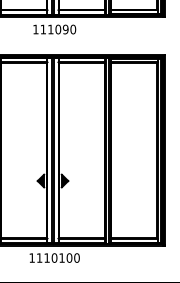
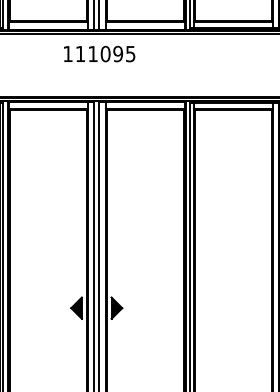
text: (73, 29) -> (131, 53), 111090 -> 111095

